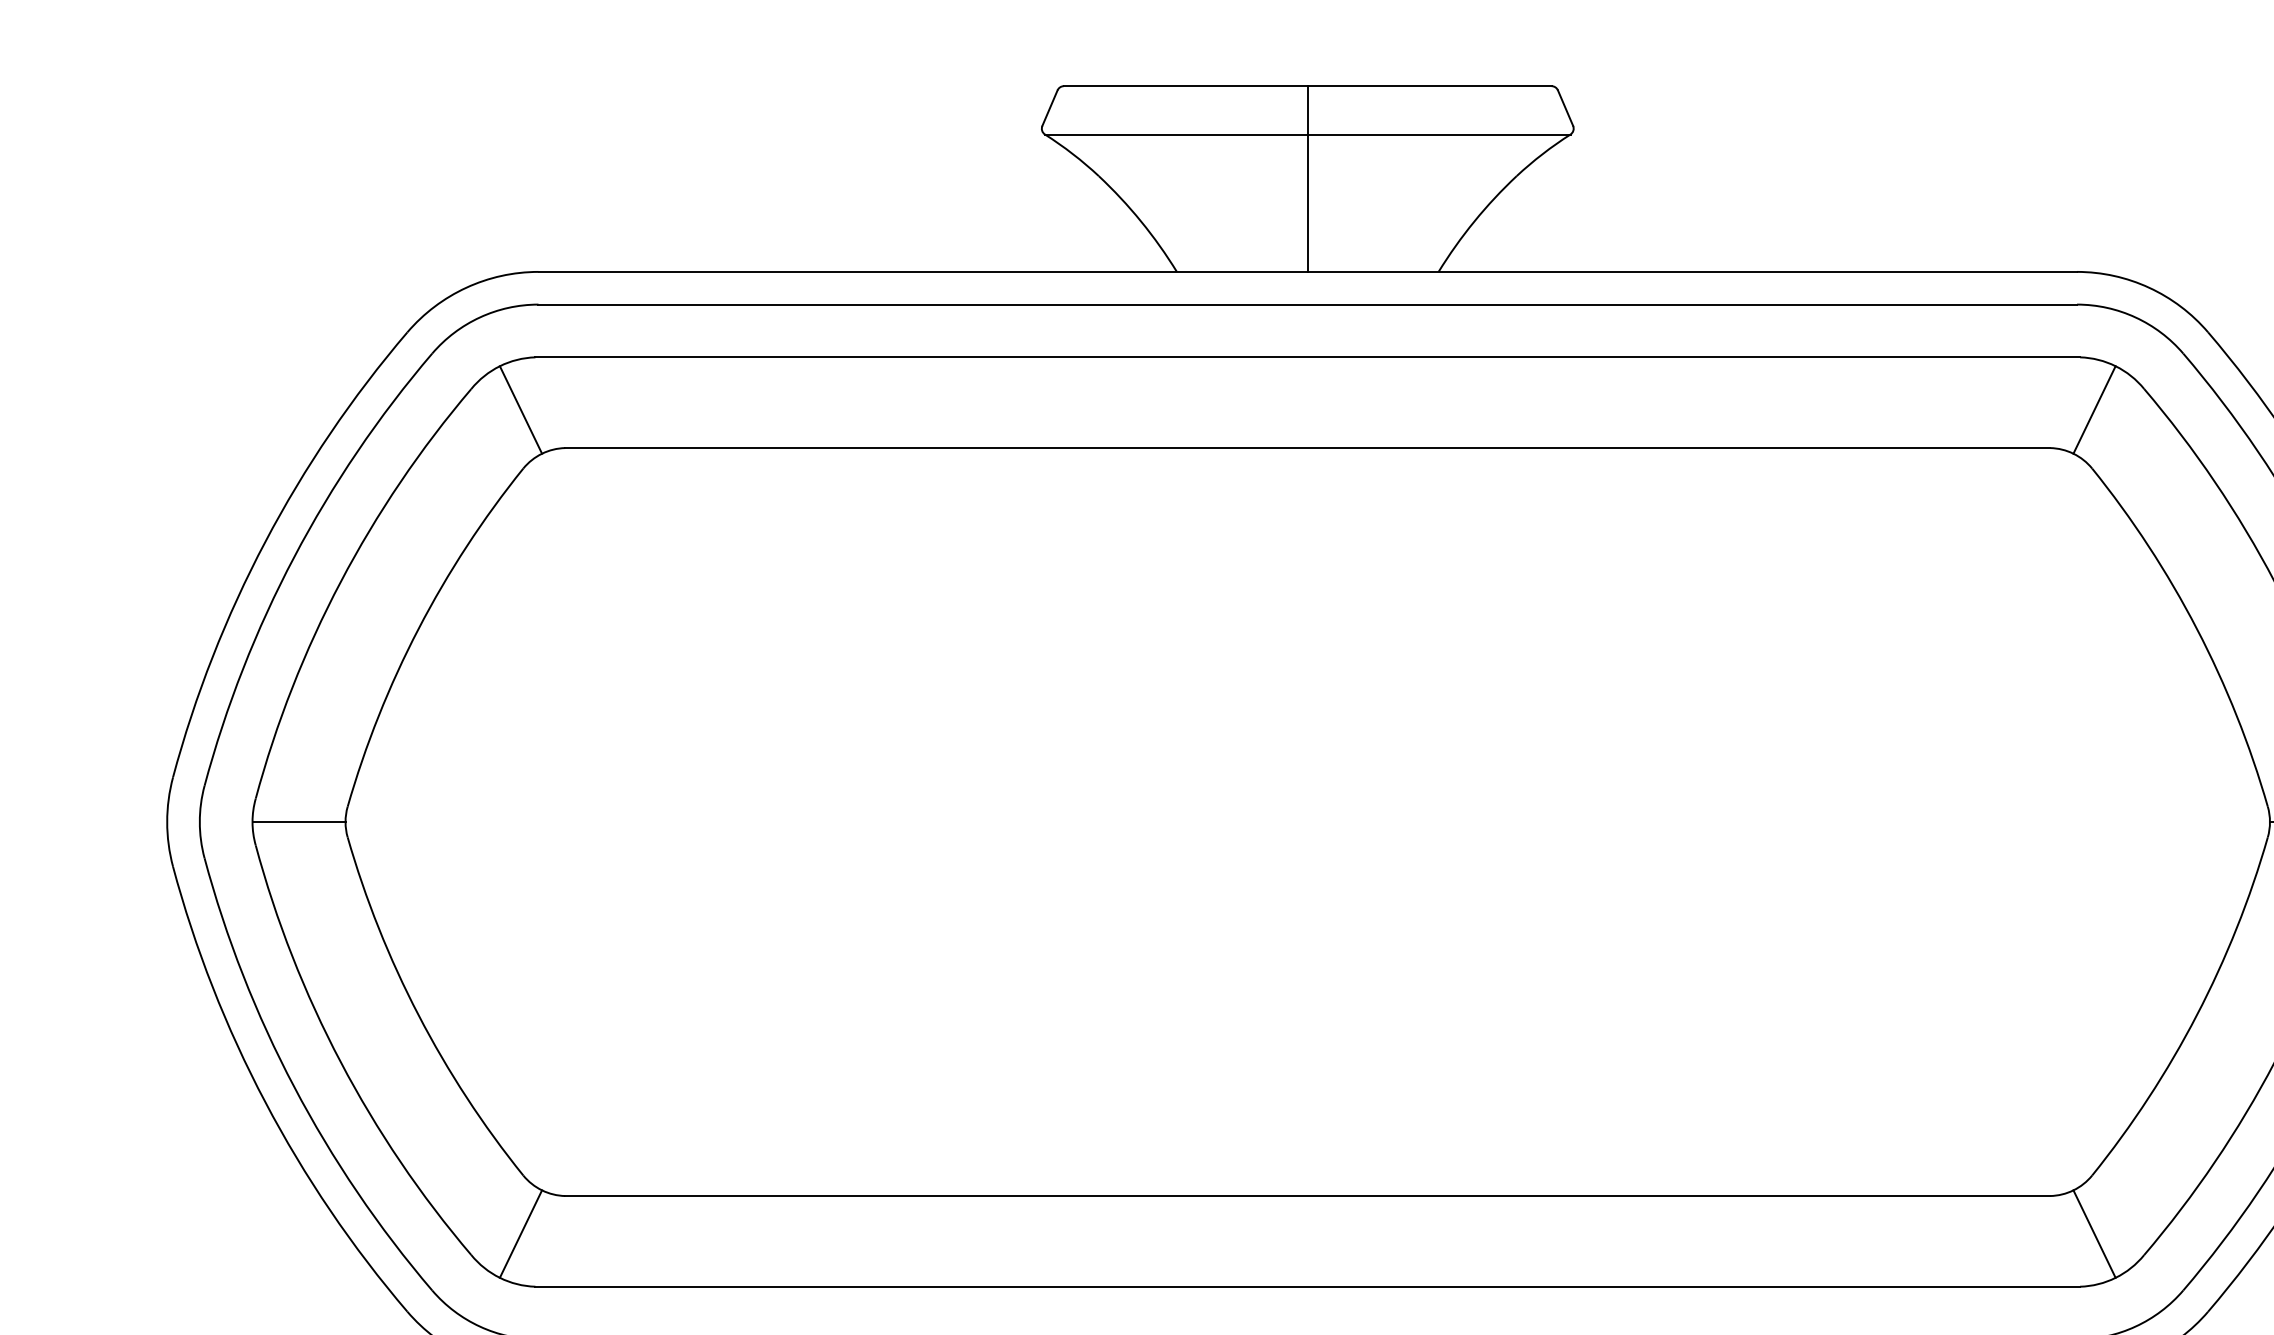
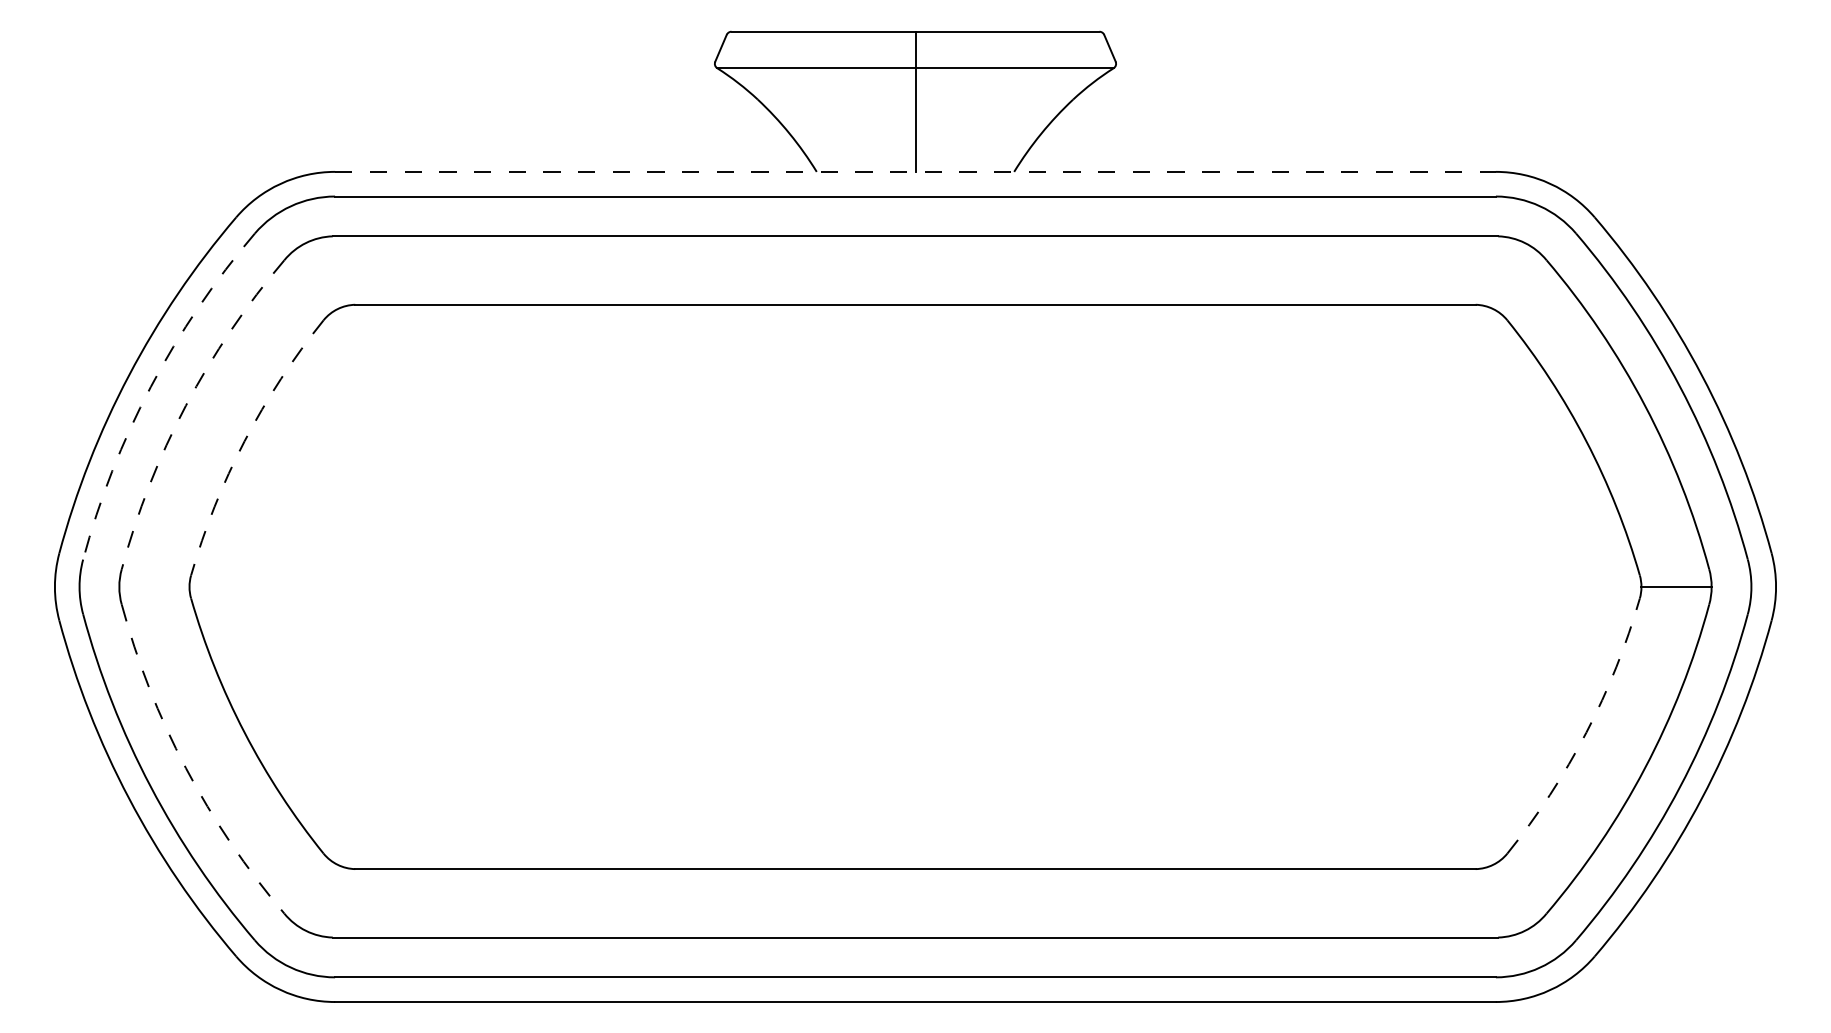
line: (1309, 271) -> (916, 171), solid -> dashed
line: (520, 410) -> (321, 276), removed
line: (2095, 410) -> (1509, 276), removed
arc: (293, 556) -> (150, 386), solid -> dashed
arc: (340, 581) -> (185, 405), solid -> dashed
arc: (418, 629) -> (244, 441), solid -> dashed
line: (299, 821) -> (154, 586), removed
arc: (2197, 1014) -> (1586, 732), solid -> dashed
arc: (340, 1062) -> (185, 768), solid -> dashed
line: (520, 1233) -> (321, 897), removed
line: (2095, 1233) -> (1509, 897), removed

